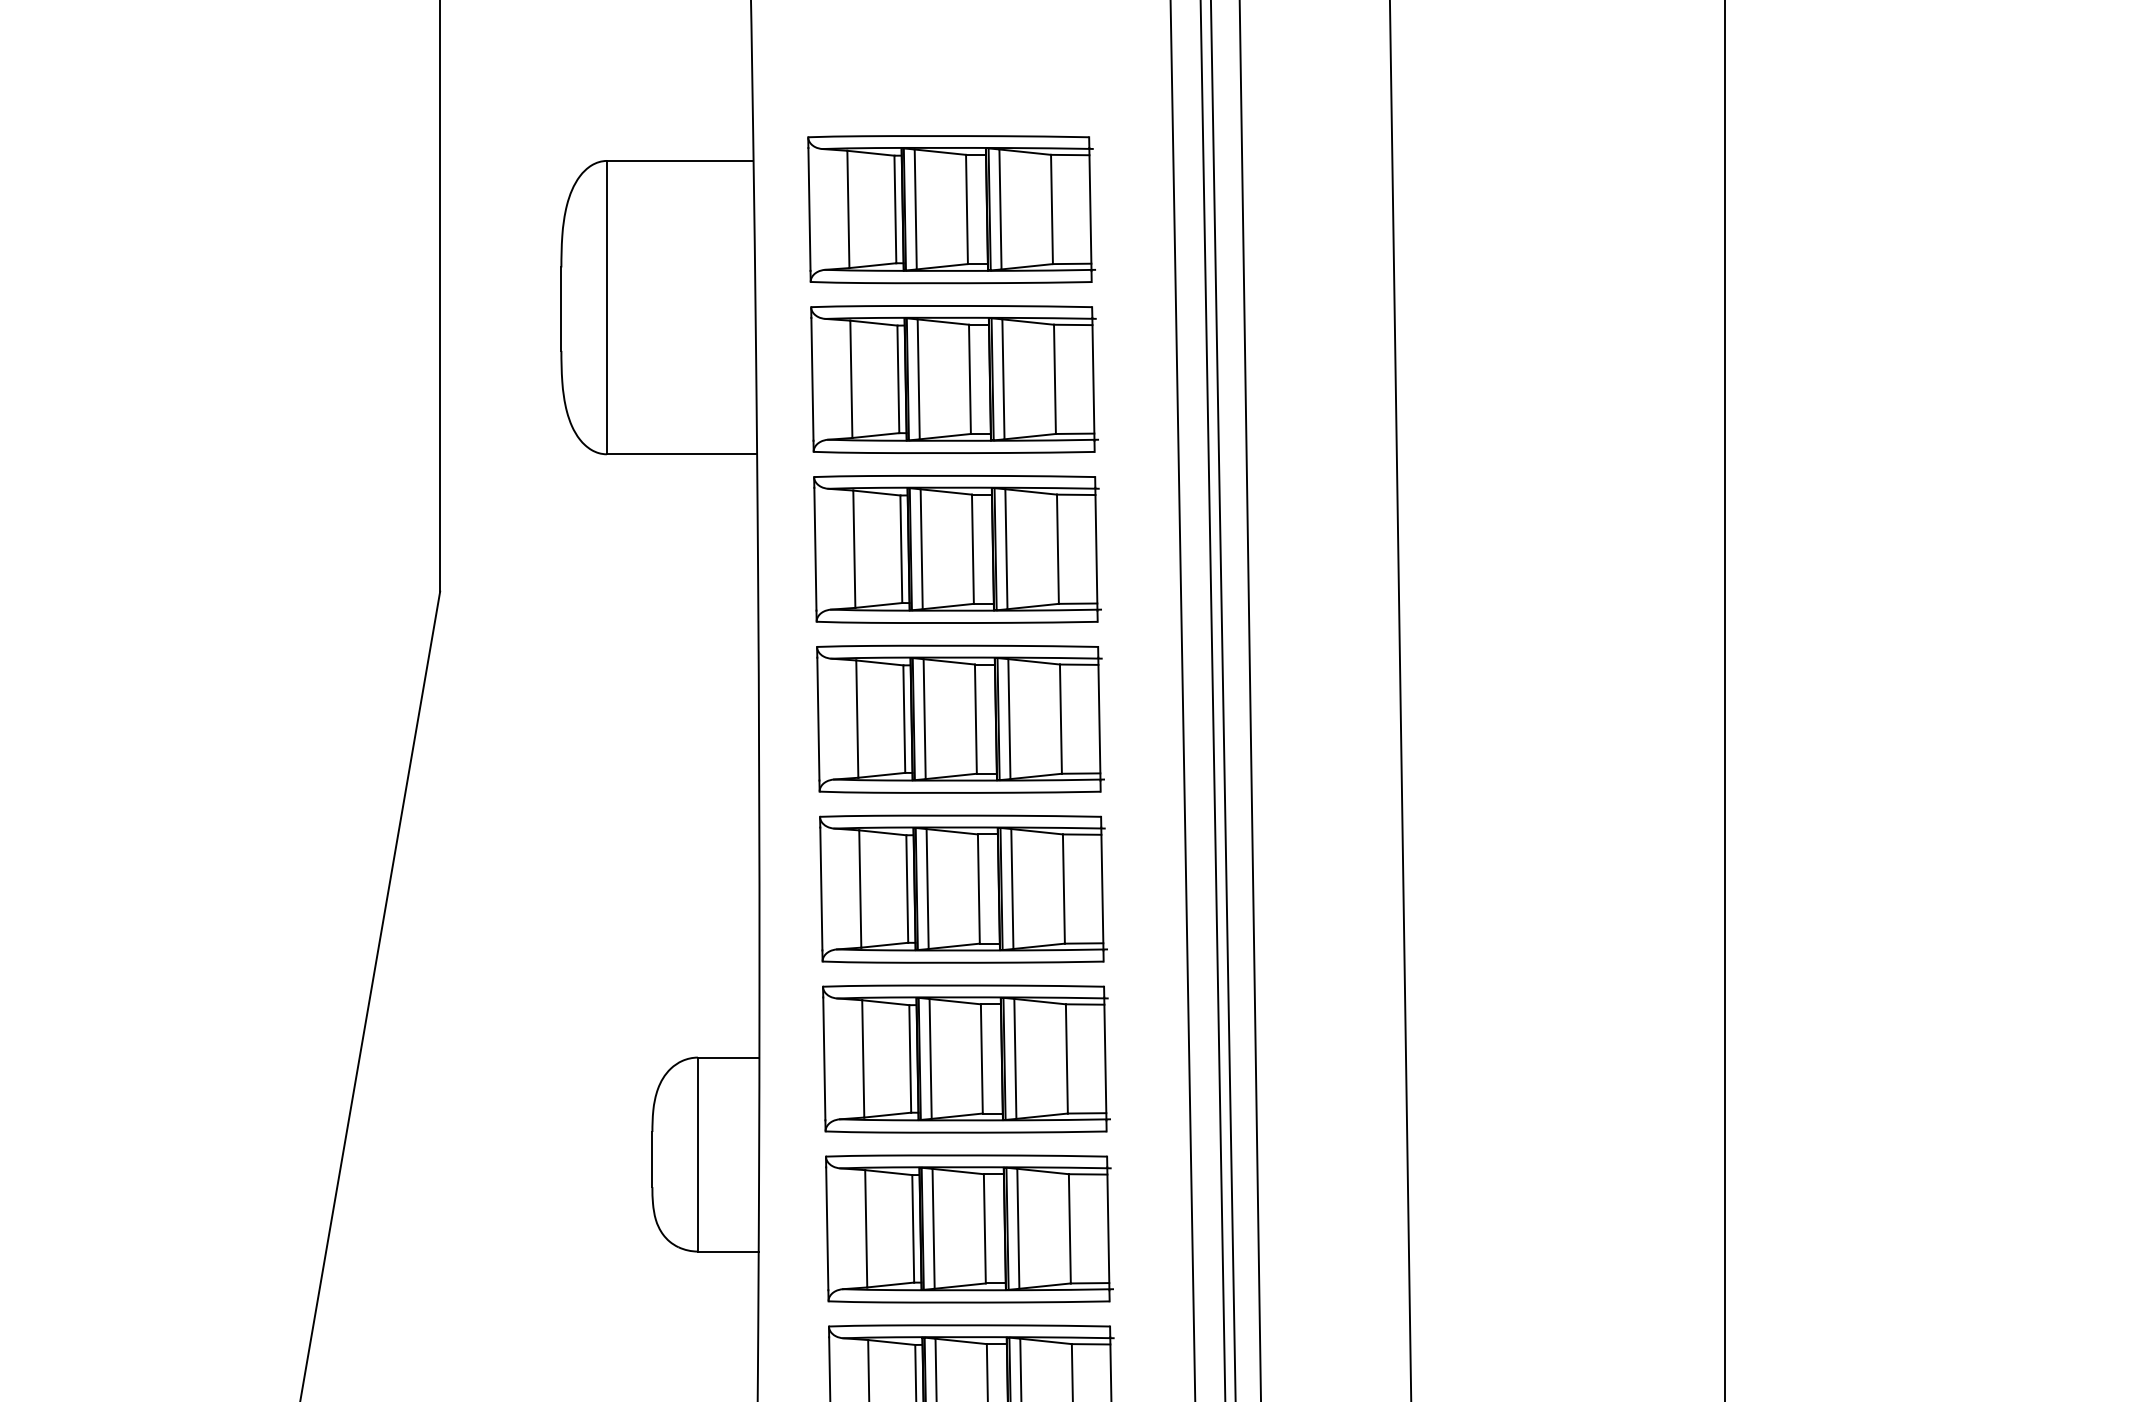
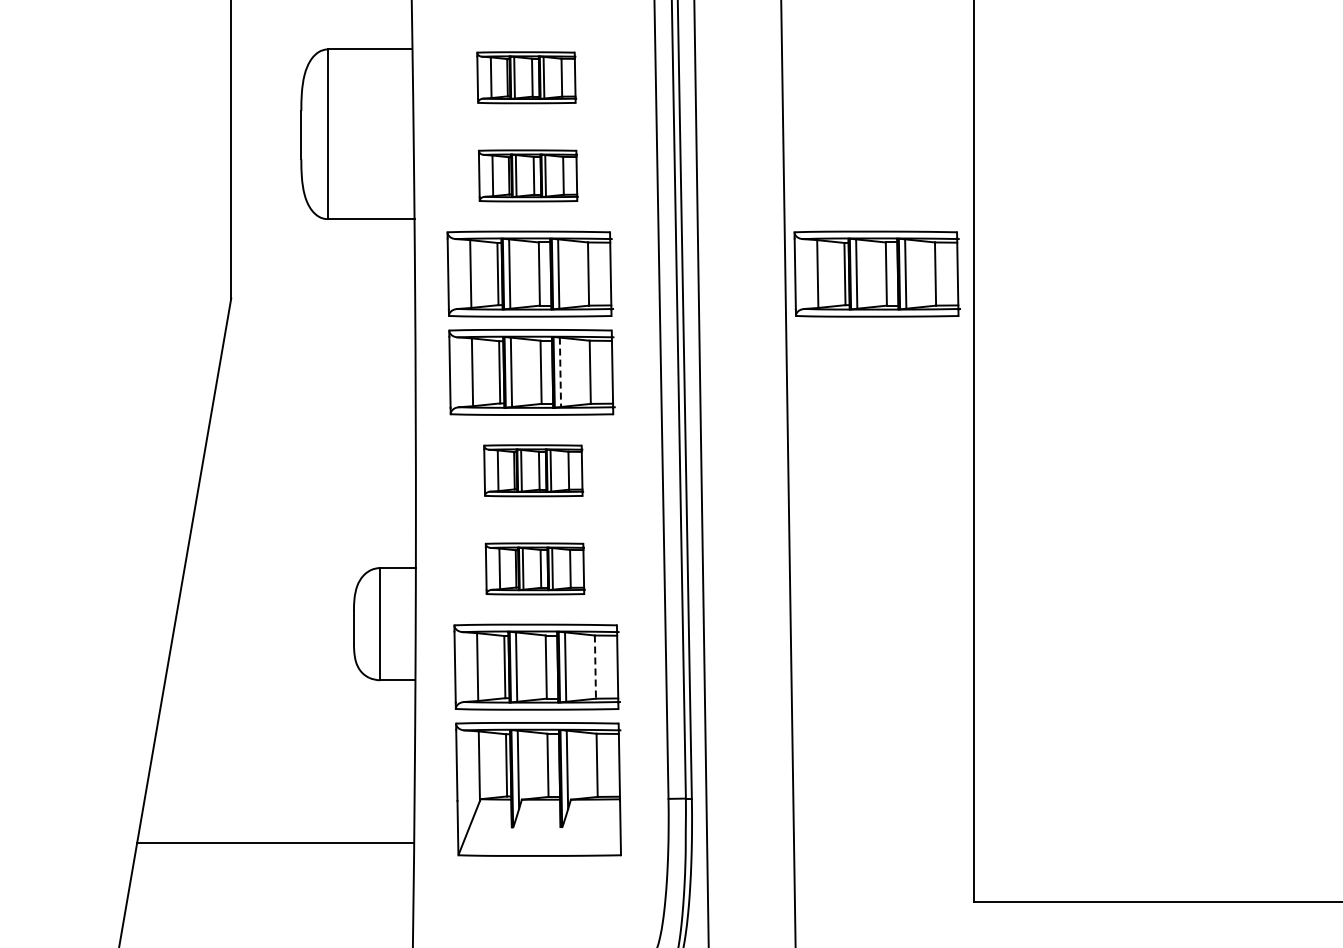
part: (950, 209) -> (526, 77), size x0.6
part: (954, 378) -> (528, 175), size x0.6
part: (1555, 548) -> (876, 273), added
line: (1009, 719) -> (560, 372), solid -> dashed
part: (962, 888) -> (533, 470), size x0.6
part: (966, 1058) -> (535, 568), size x0.6
line: (1069, 1229) -> (595, 667), solid -> dashed

